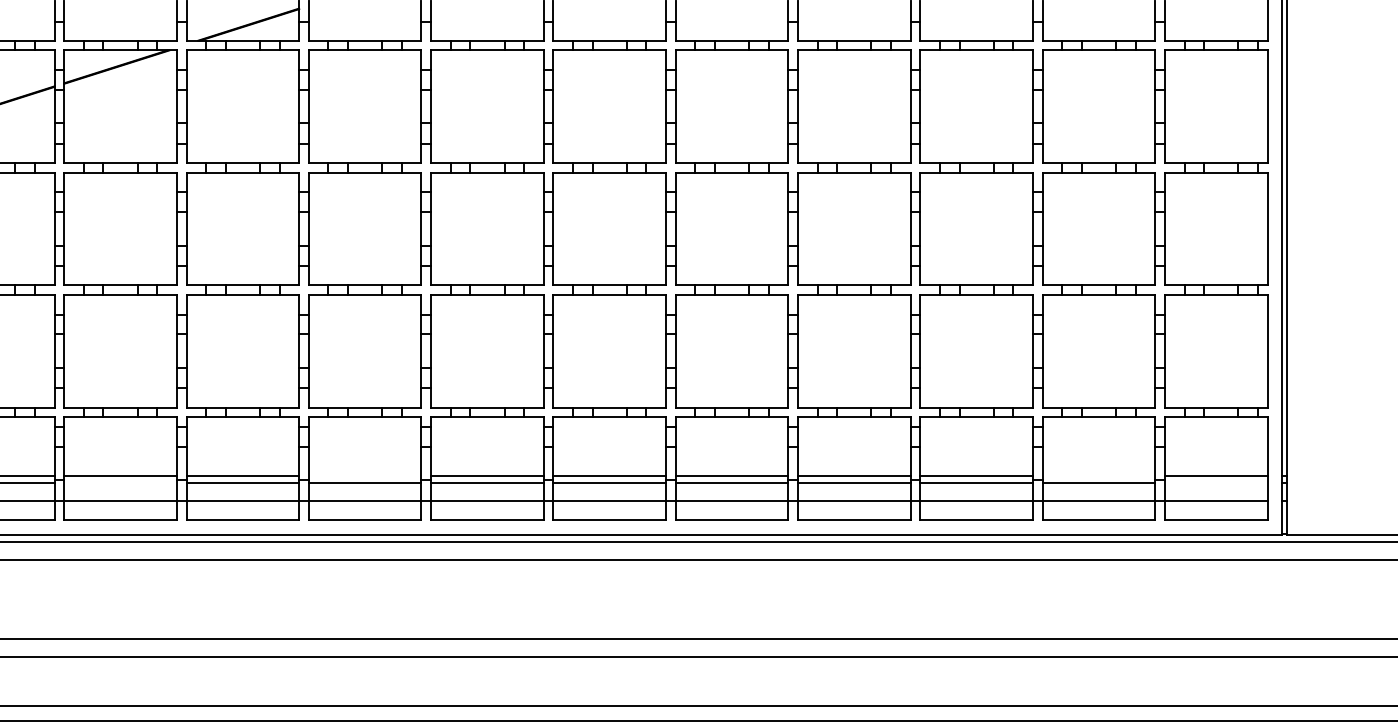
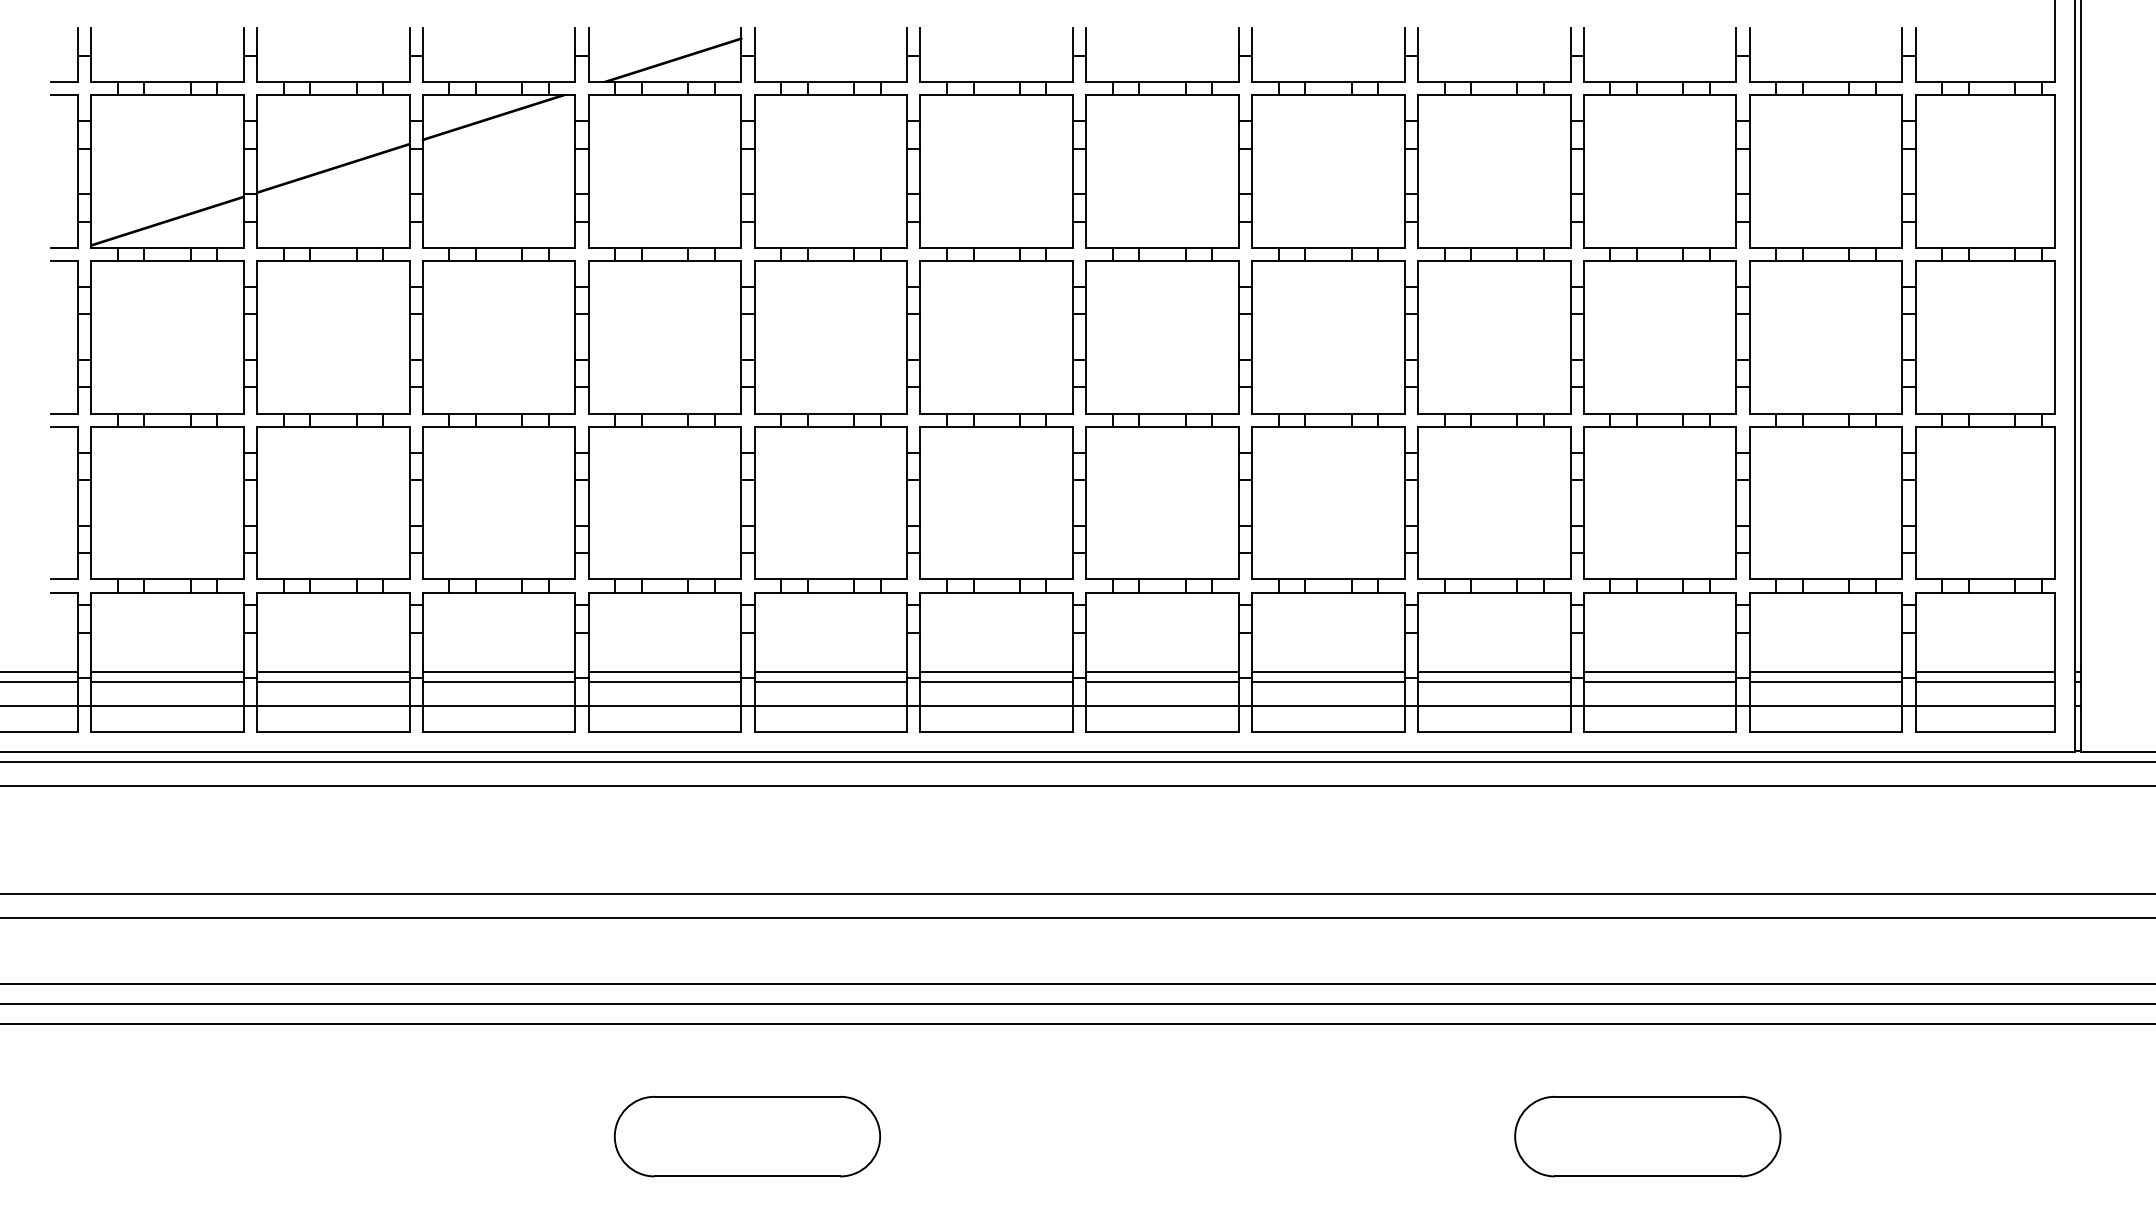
line: (364, 476) -> (830, 672), added
line: (1098, 476) -> (1825, 672), added
line: (120, 483) -> (498, 682), added
line: (1215, 483) -> (1984, 682), added

